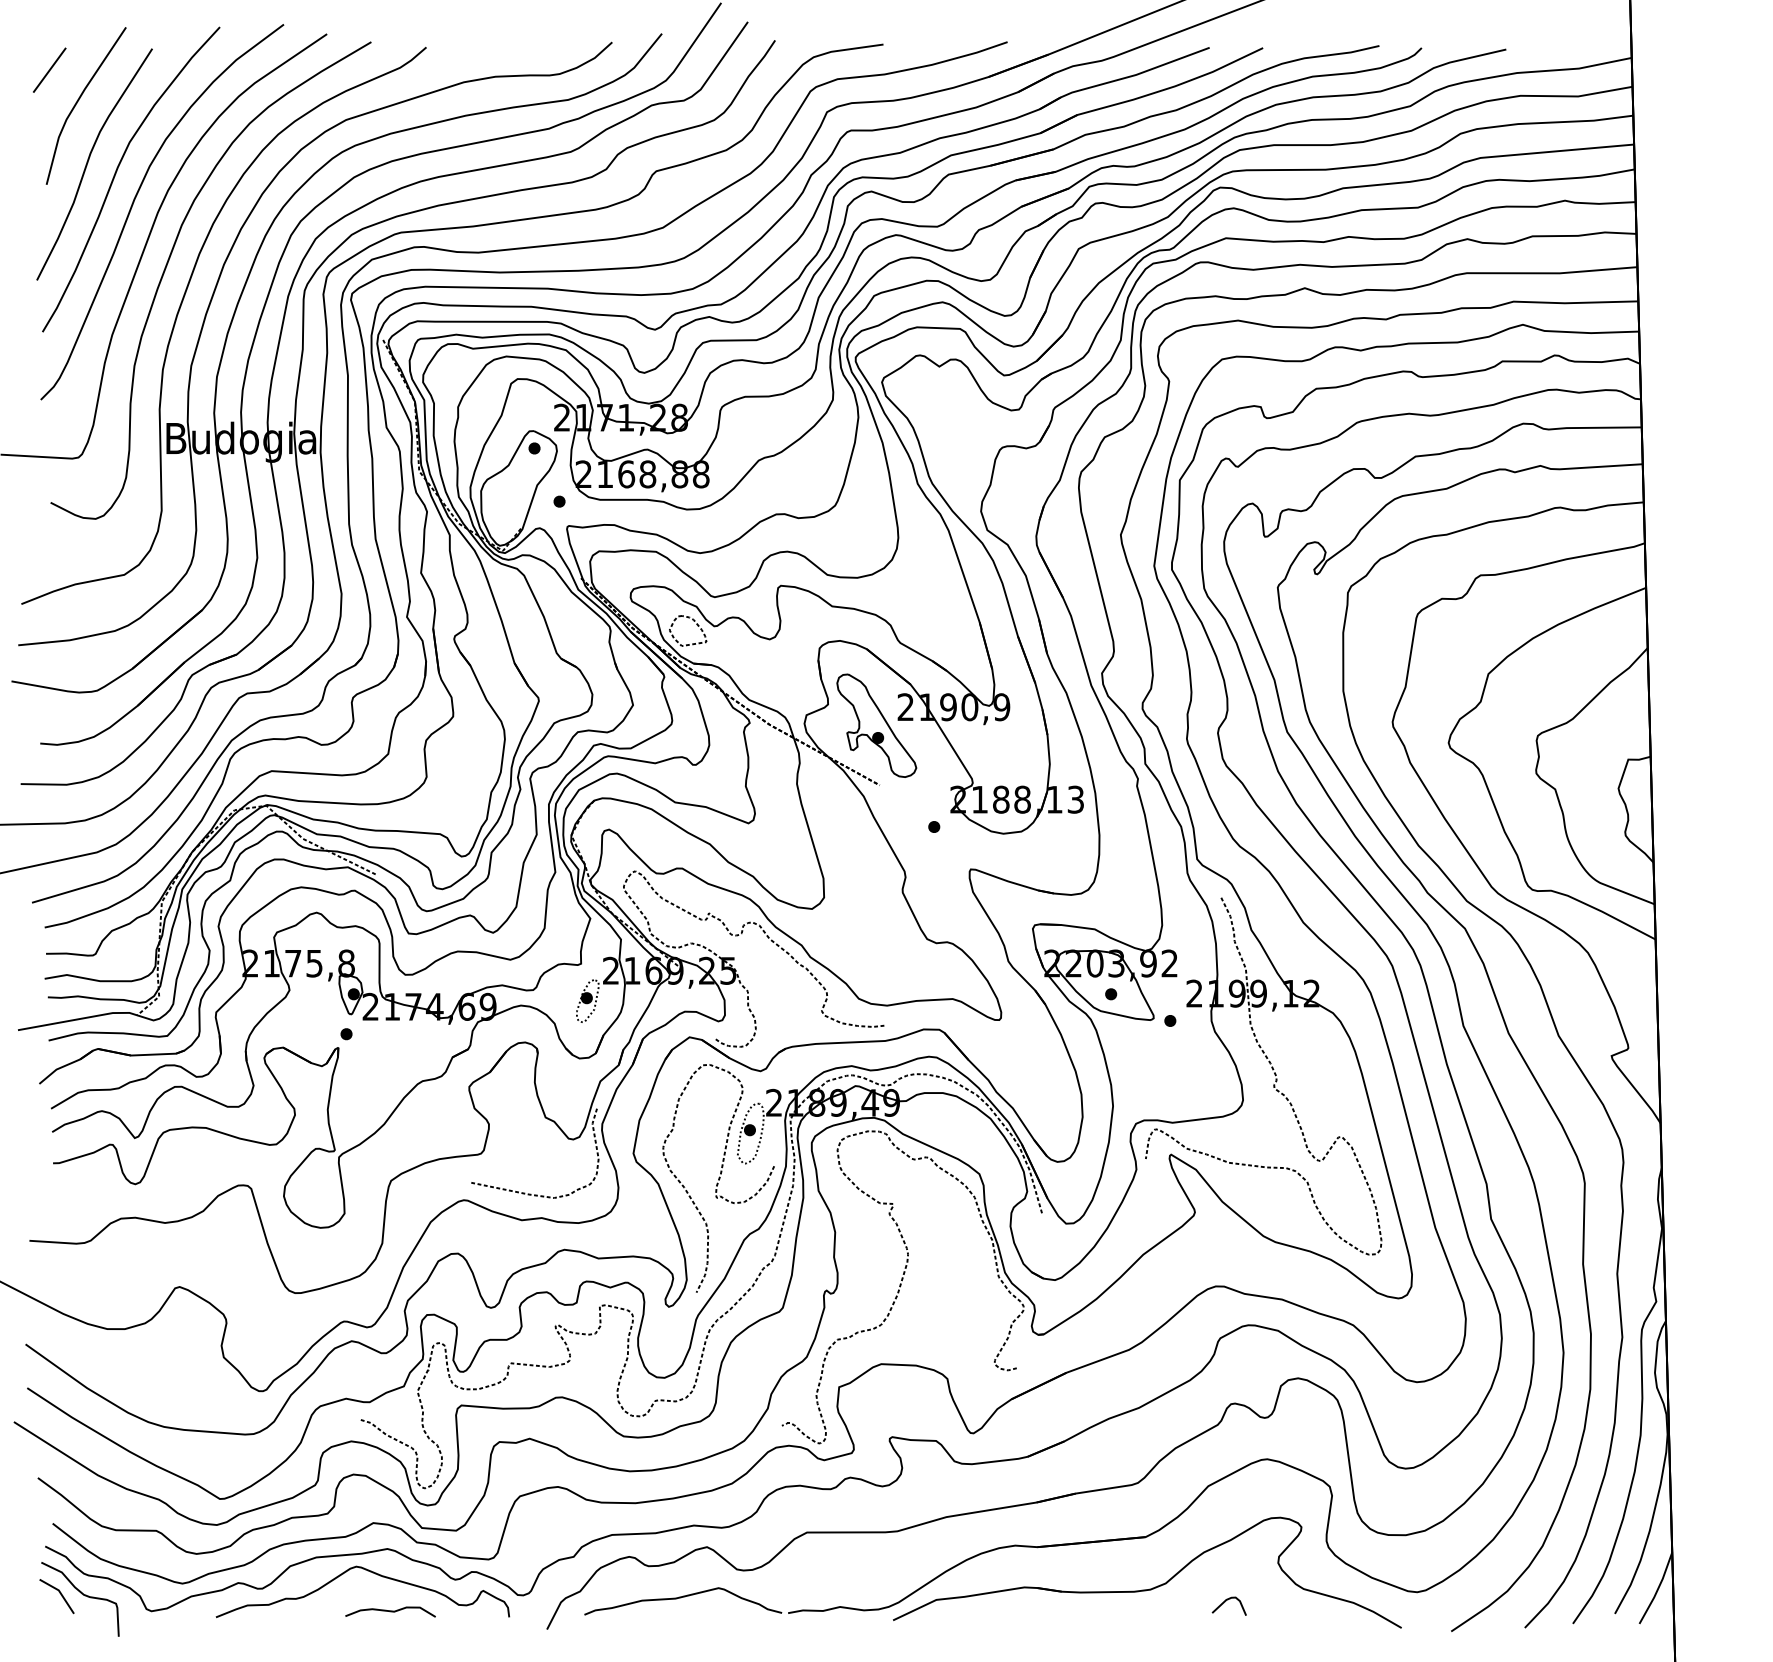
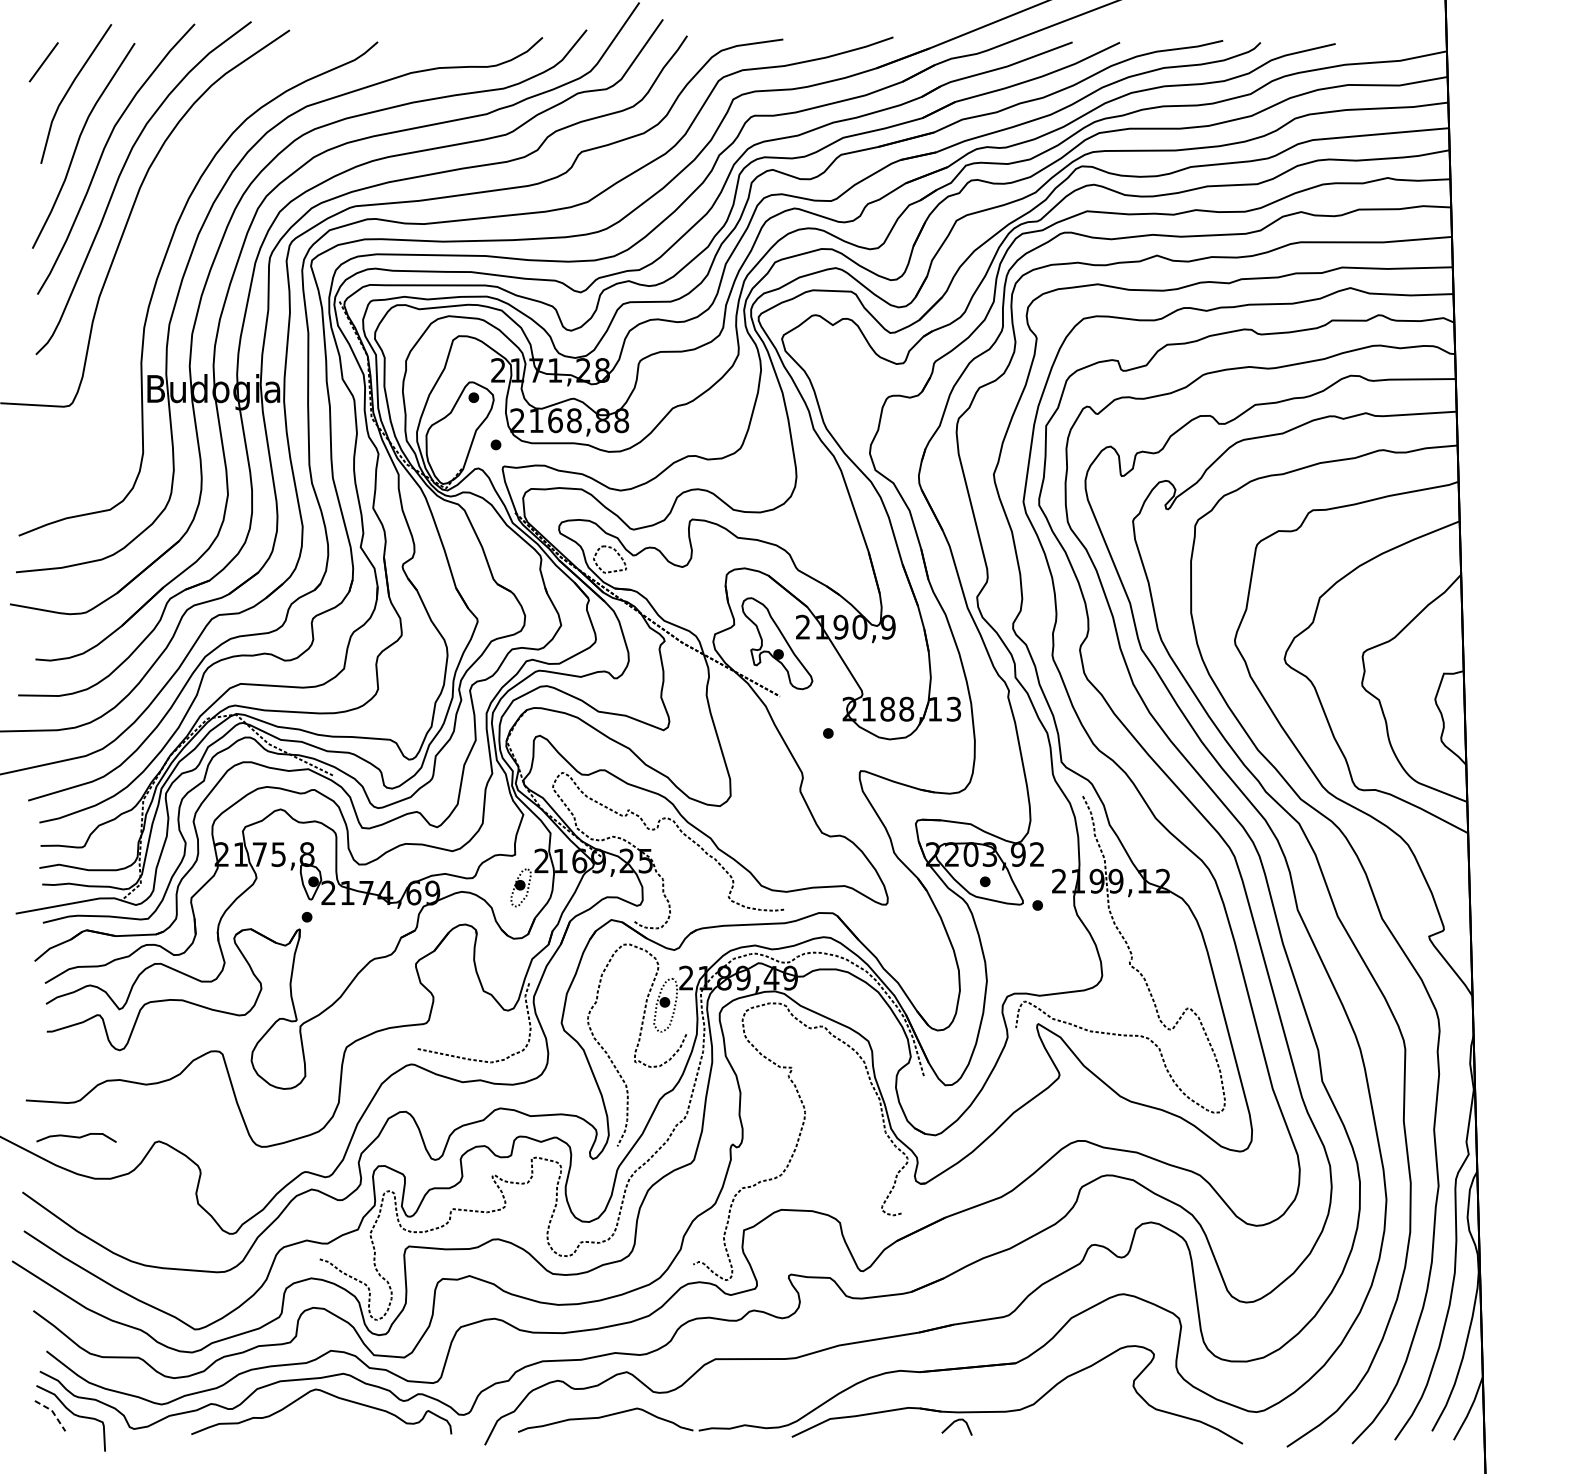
curve: (167, 266) -> (148, 236), removed
line: (60, 1592) -> (53, 1412), solid -> dashed
curve: (1225, 1602) -> (953, 1423), moved
curve: (390, 1611) -> (76, 1137), moved

